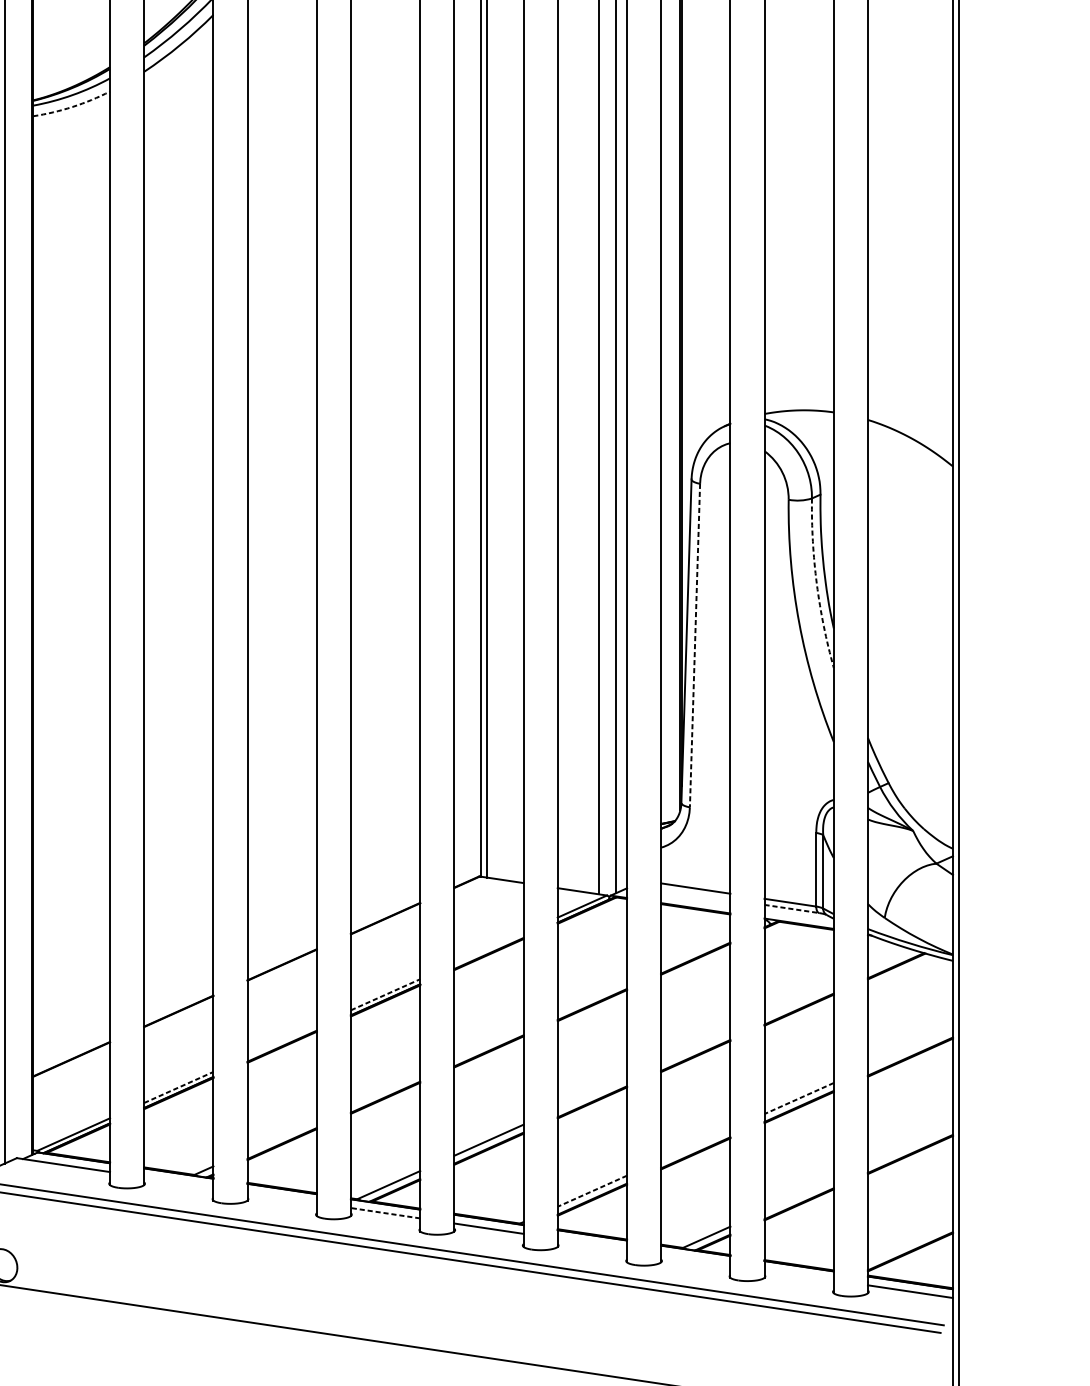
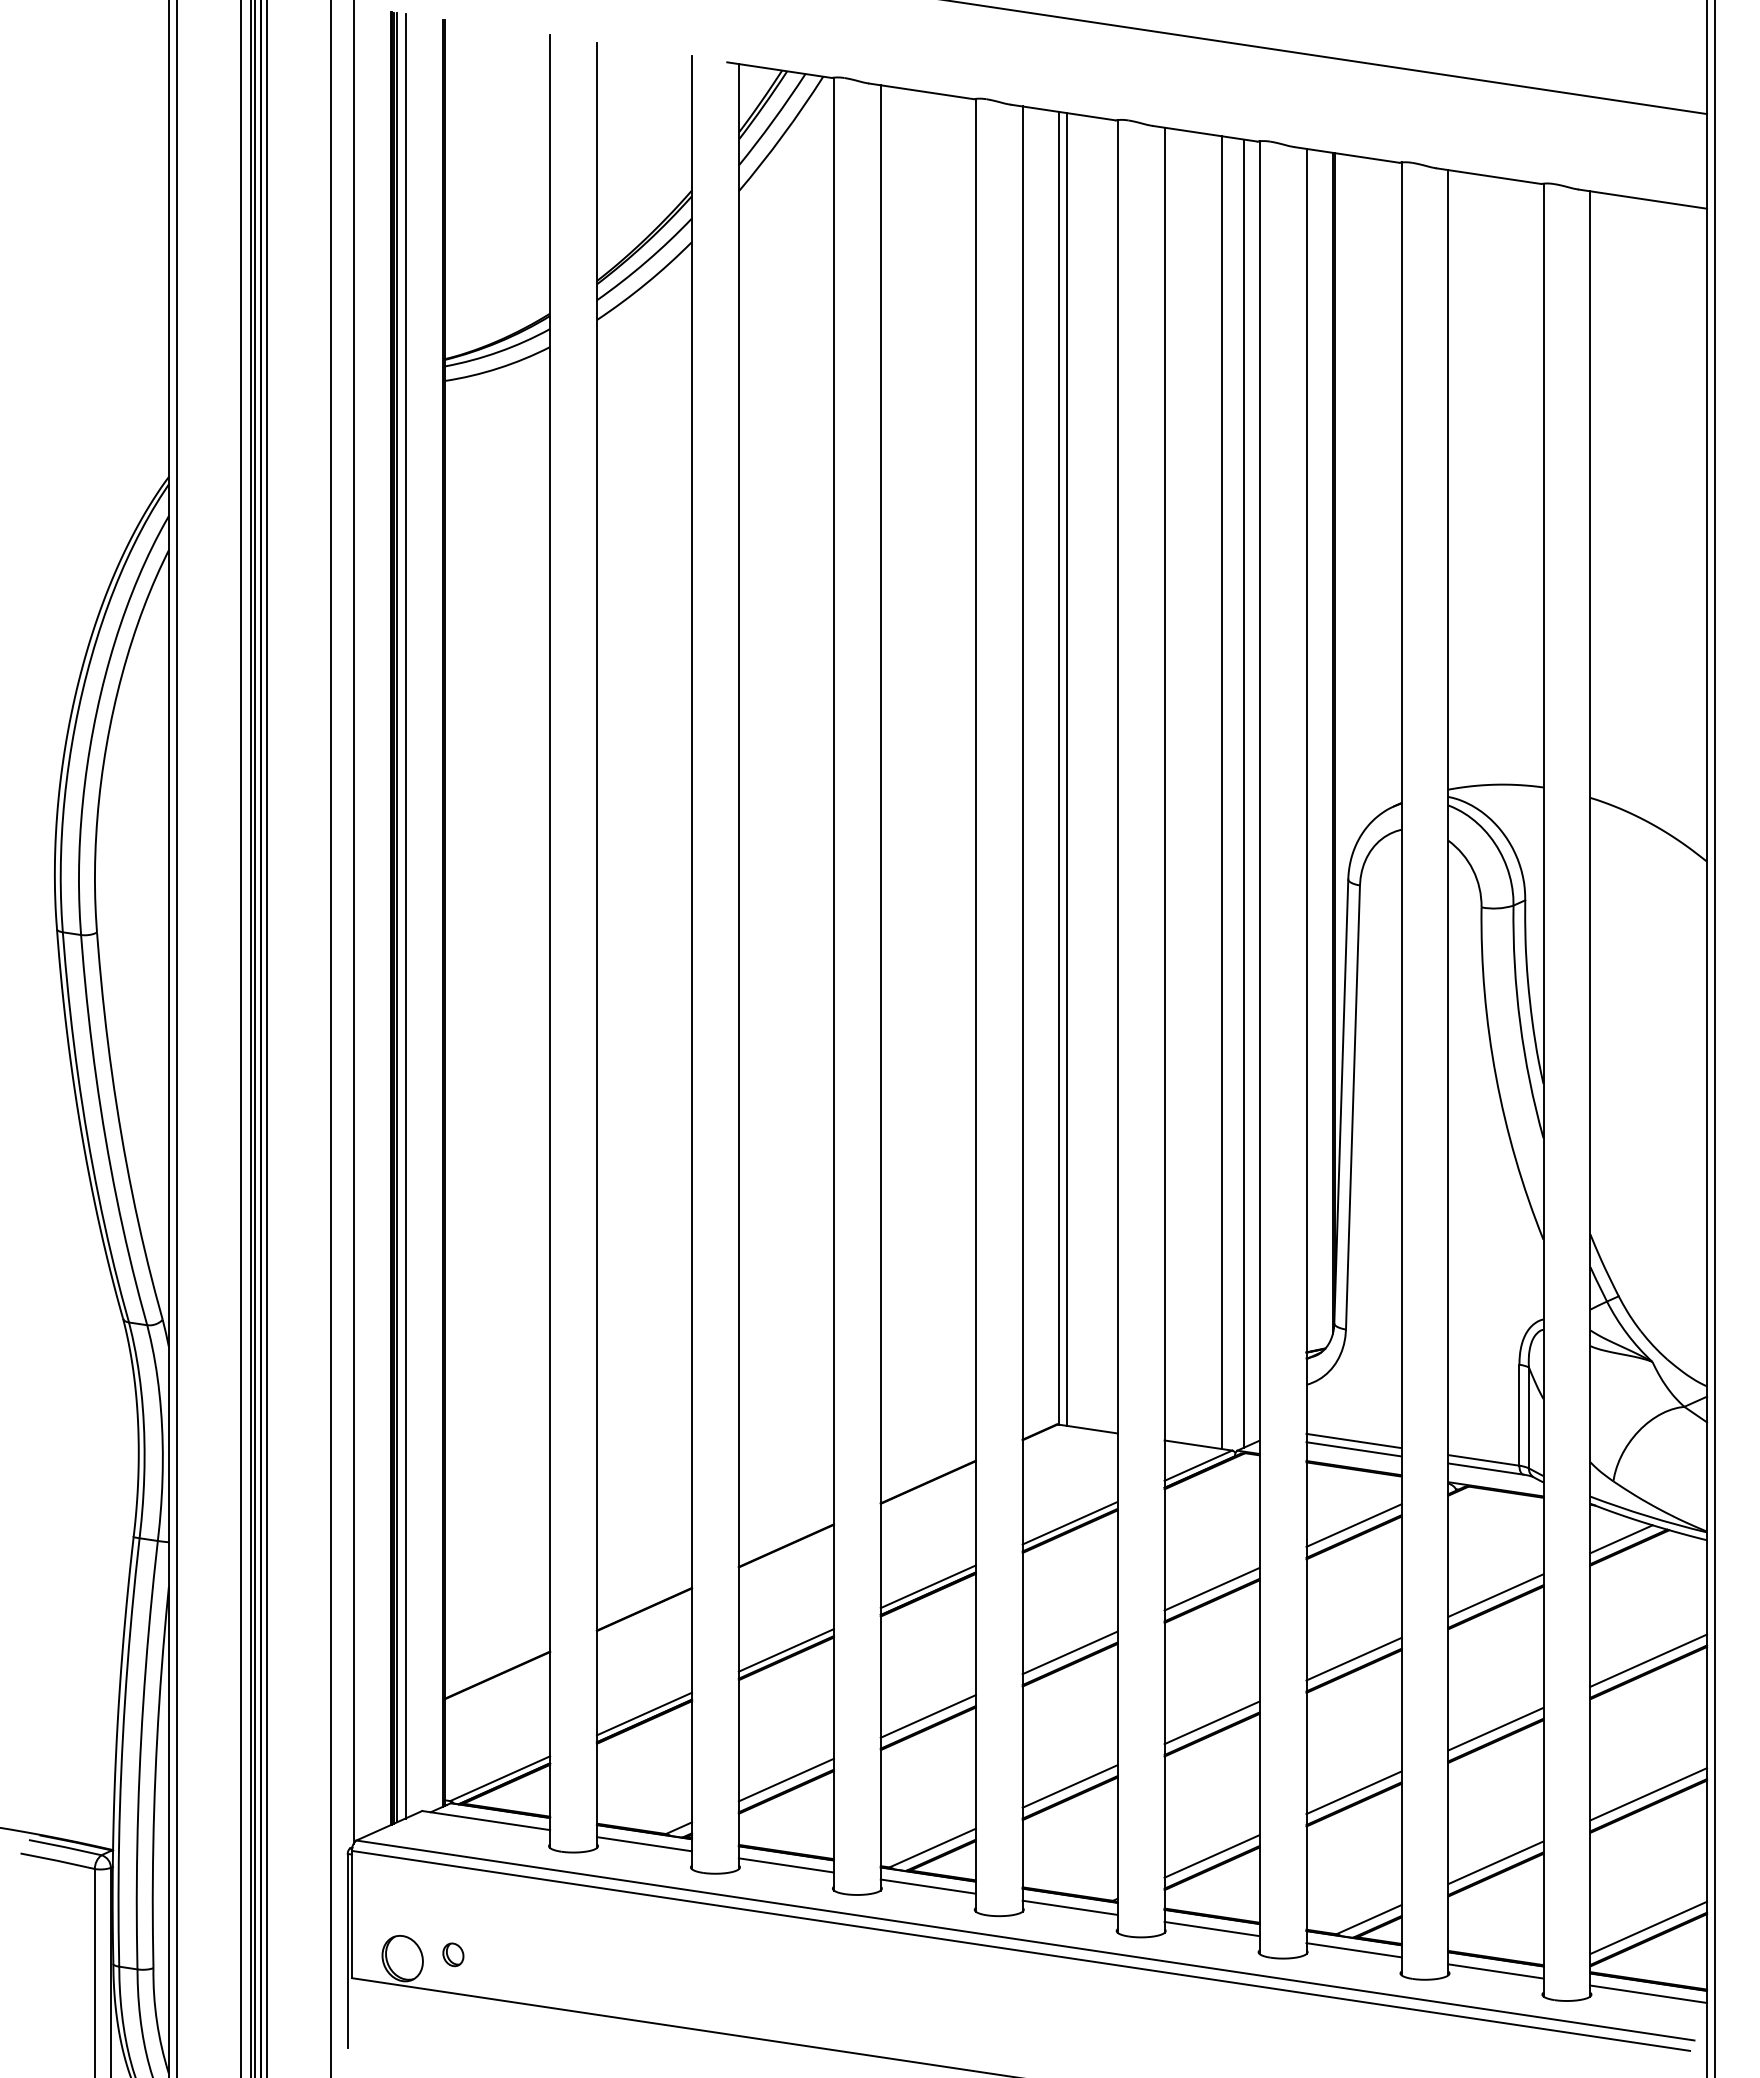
arc: (72, 107) -> (498, 368), dashed -> solid
arc: (817, 583) -> (1520, 1022), dashed -> solid
line: (694, 646) -> (1352, 1108), dashed -> solid
line: (695, 894) -> (1353, 1449), added
line: (791, 909) -> (1485, 1469), dashed -> solid
line: (488, 947) -> (1069, 1522), added
line: (695, 950) -> (1353, 1525), added
line: (890, 960) -> (1621, 1539), added
line: (385, 994) -> (928, 1586), dashed -> solid
line: (591, 996) -> (1211, 1588), added
line: (798, 1001) -> (1495, 1595), added
line: (281, 1041) -> (785, 1650), added
line: (488, 1042) -> (1069, 1652), added
line: (695, 1047) -> (1353, 1658), added
line: (910, 1048) -> (1648, 1660), added
line: (178, 1087) -> (644, 1713), dashed -> solid
line: (384, 1089) -> (927, 1716), added
line: (591, 1093) -> (1211, 1722), added
line: (798, 1098) -> (1495, 1729), dashed -> solid
line: (281, 1135) -> (785, 1779), added
line: (695, 1144) -> (1353, 1792), added
line: (910, 1146) -> (1648, 1794), added
line: (178, 1182) -> (644, 1844), added
line: (591, 1191) -> (1211, 1856), dashed -> solid
line: (798, 1195) -> (1495, 1862), added
line: (281, 1197) -> (785, 1865), added
line: (384, 1213) -> (927, 1886), dashed -> solid
line: (591, 1243) -> (1211, 1928), added
line: (910, 1243) -> (1648, 1927), added
line: (695, 1259) -> (1353, 1950), added
part: (39, 1262) -> (453, 1954), added
line: (798, 1275) -> (1495, 1971), added

